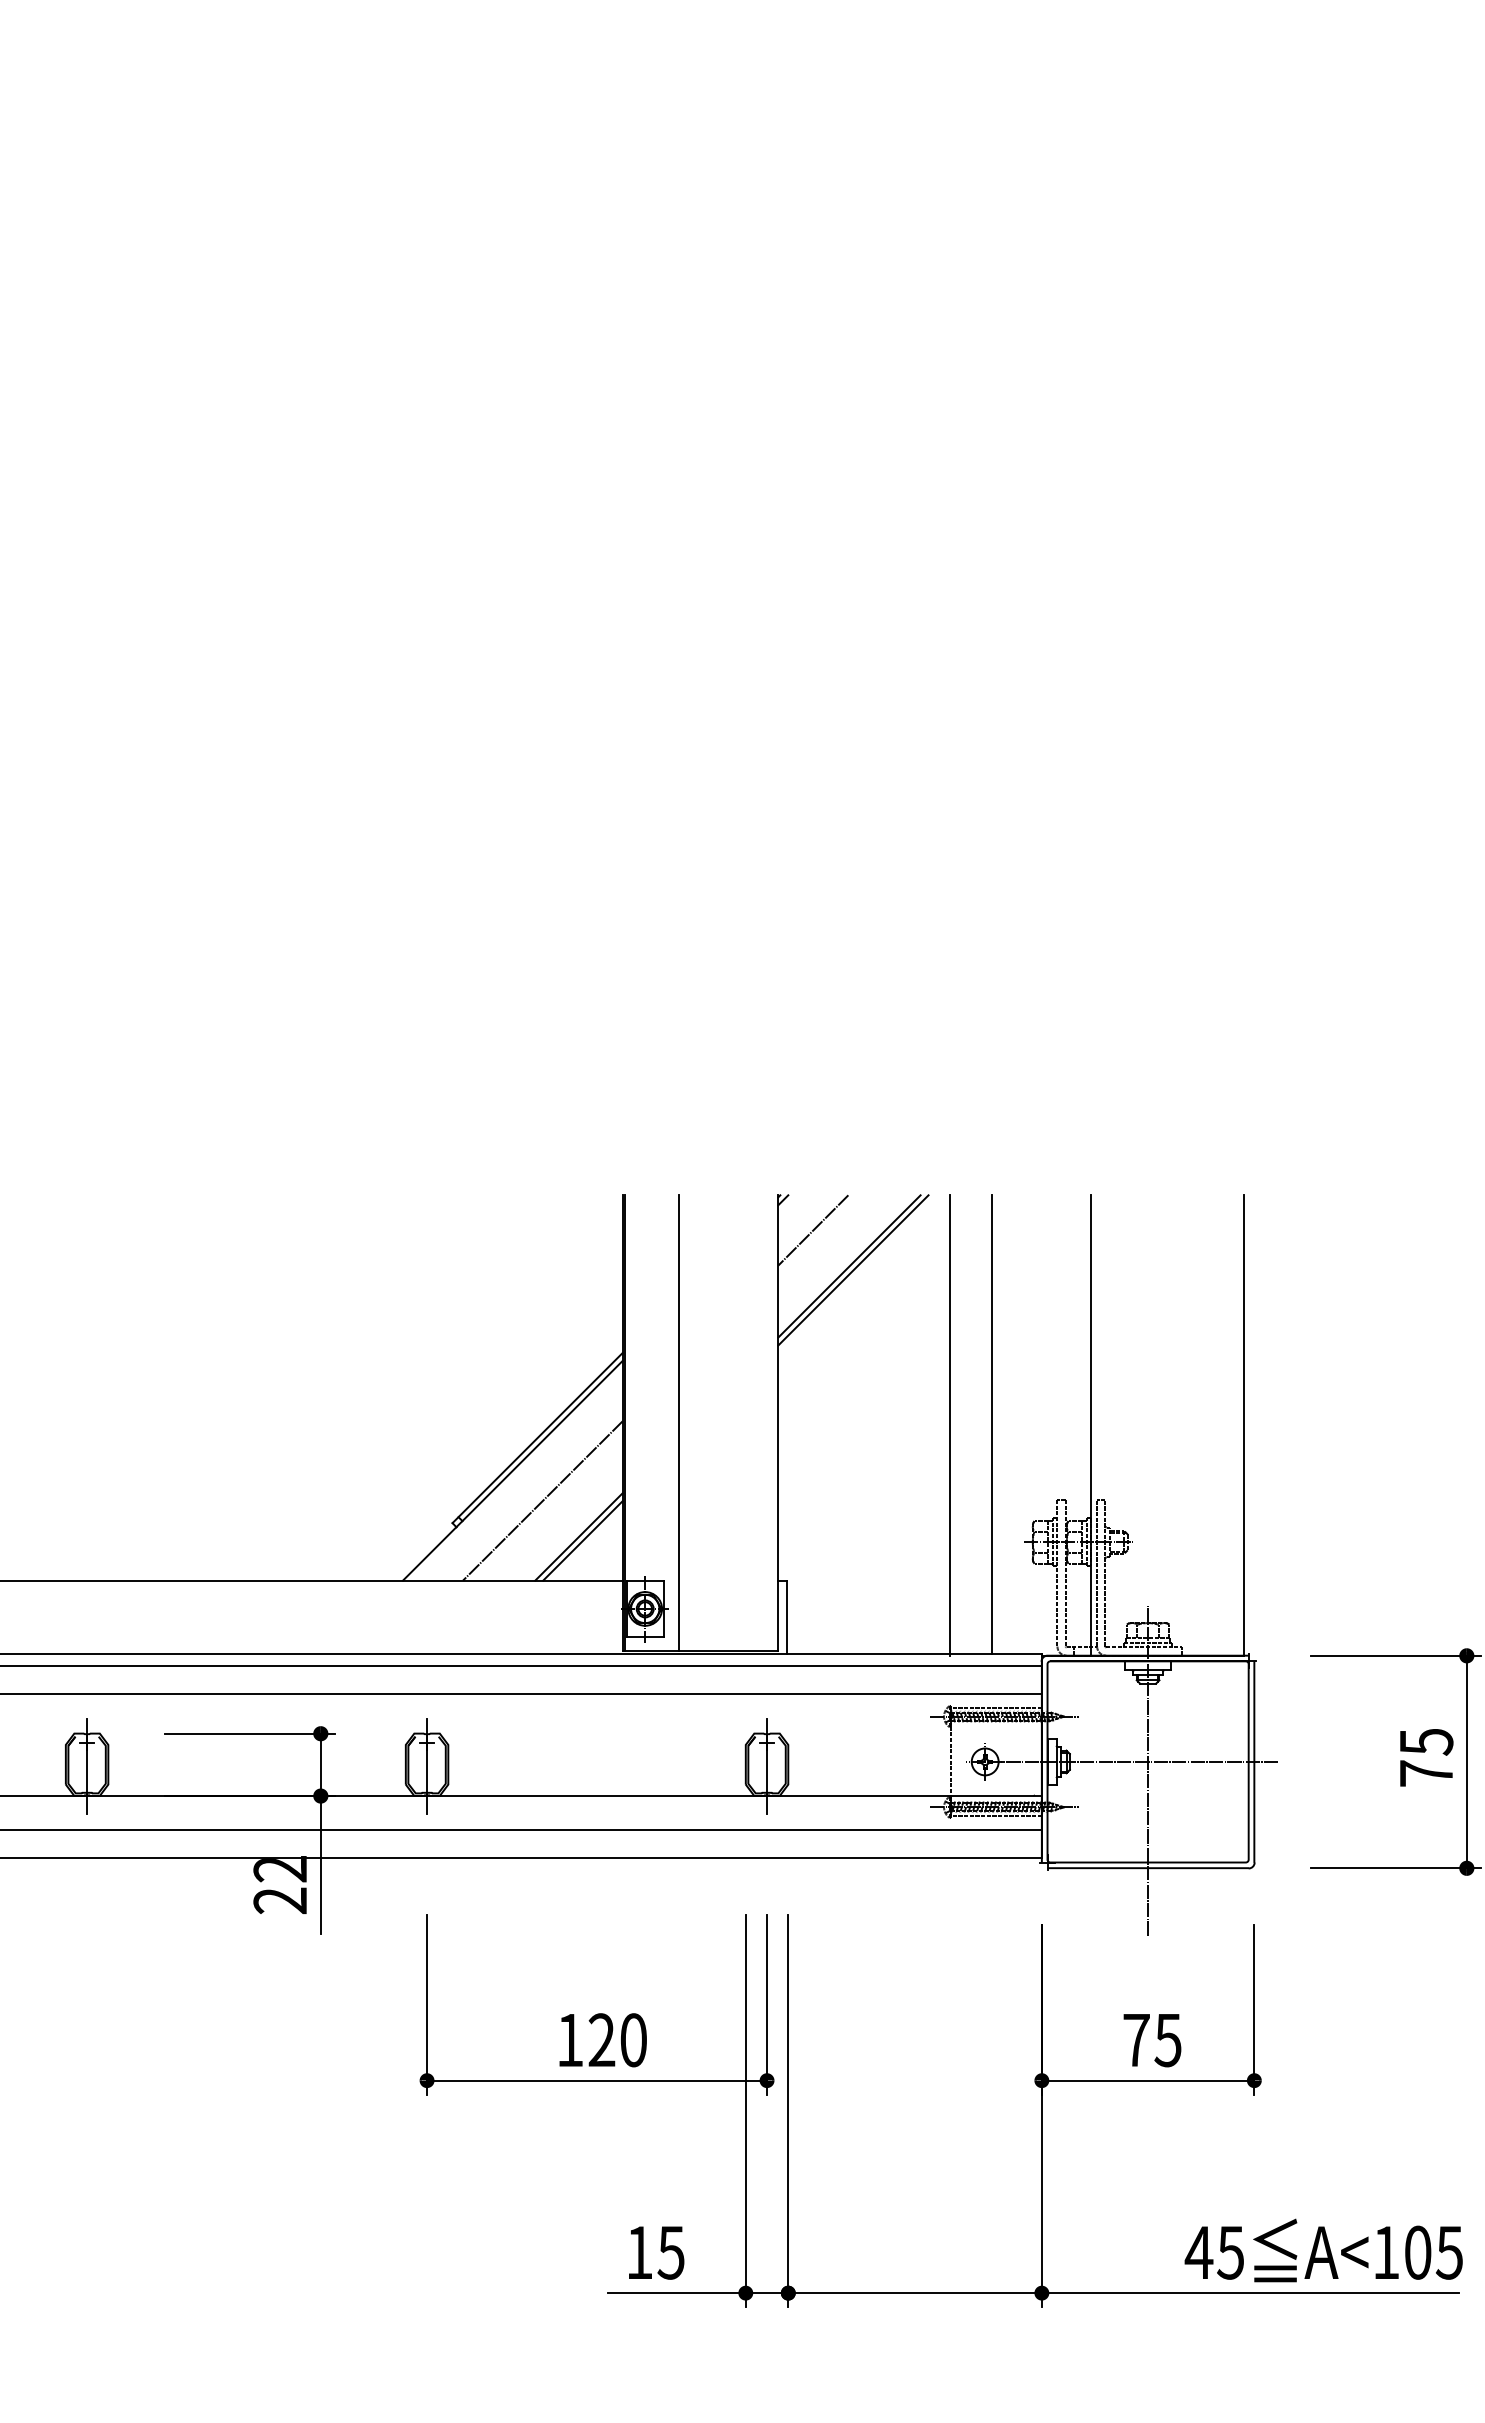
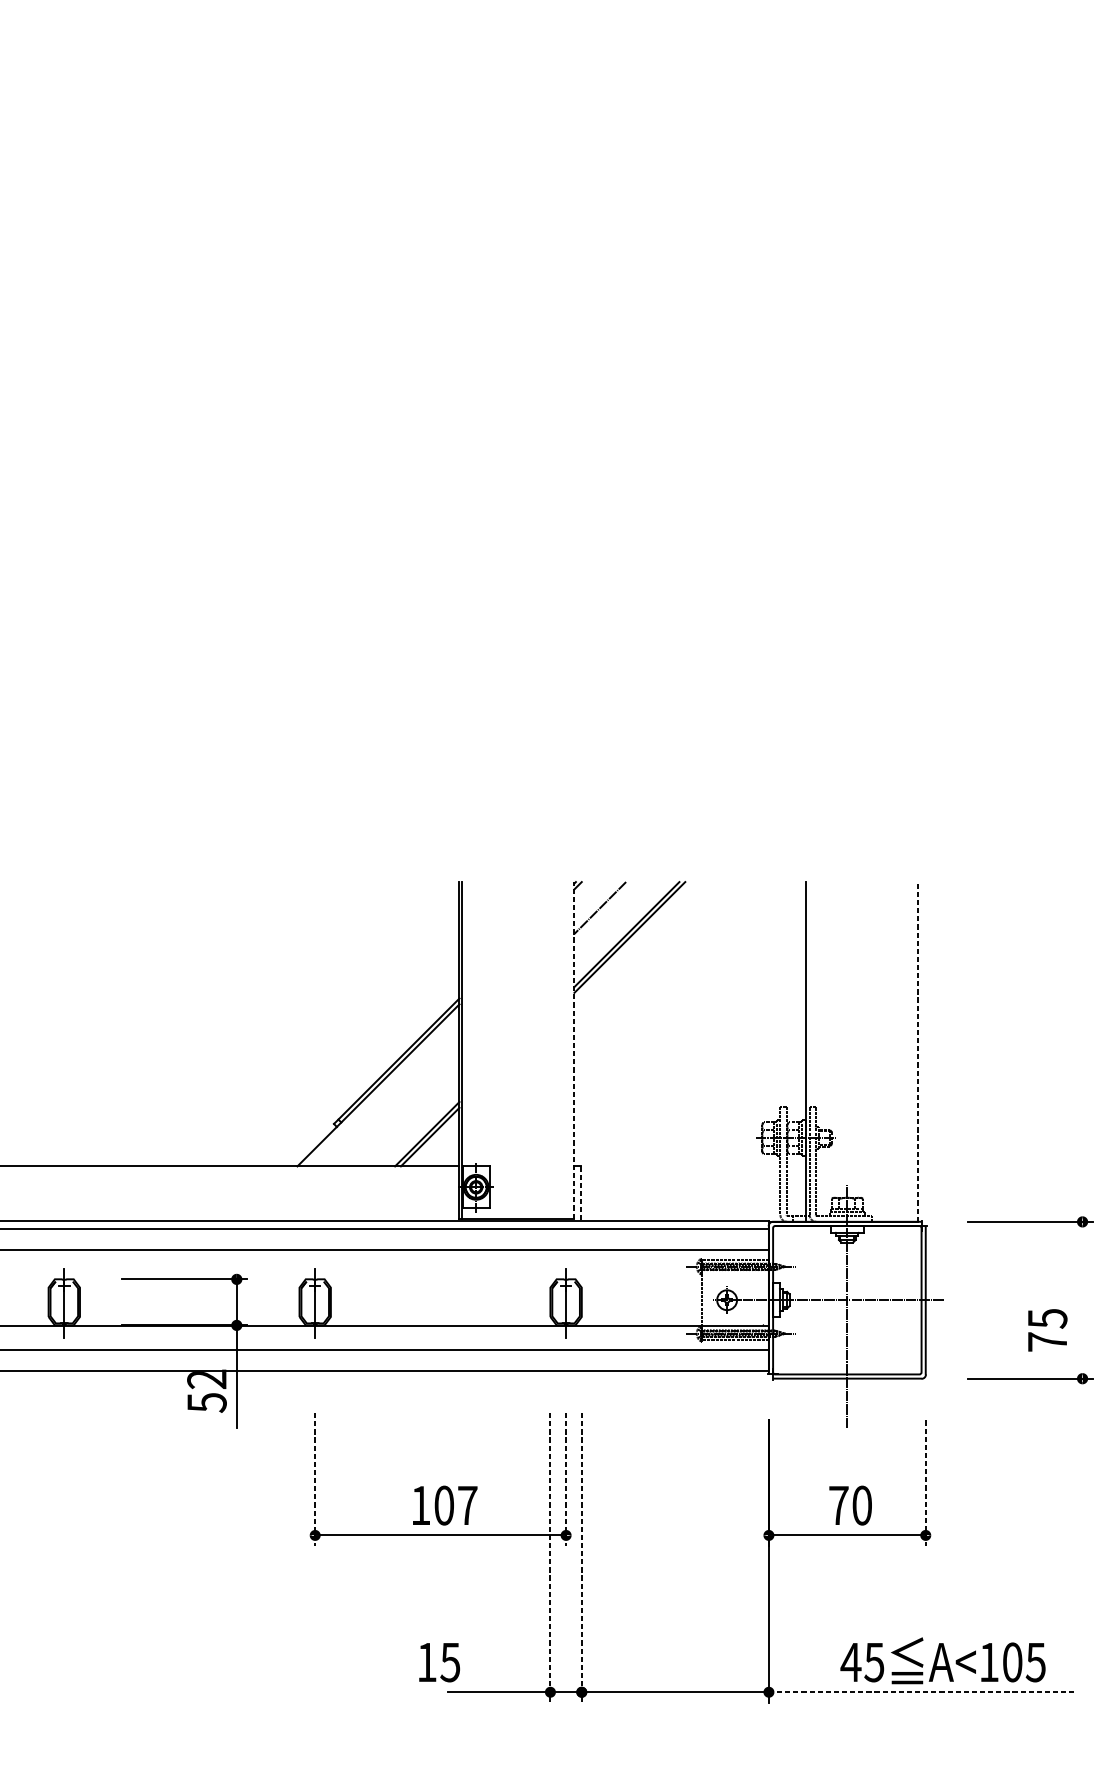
line: (778, 1422) -> (574, 1049), solid -> dashed
line: (679, 1423) -> (501, 1050), removed
line: (992, 1424) -> (732, 1051), removed
line: (949, 1425) -> (700, 1051), removed
line: (1244, 1425) -> (918, 1051), solid -> dashed
line: (542, 1500) -> (400, 1107), removed
line: (786, 1617) -> (580, 1193), solid -> dashed
text: (1426, 1757) -> (1047, 1330), moved
line: (1466, 1761) -> (1082, 1299), removed
text: (280, 1900) -> (207, 1402), 22 -> 52
line: (427, 2004) -> (315, 1479), solid -> dashed
line: (767, 2004) -> (566, 1479), solid -> dashed
line: (1254, 2009) -> (925, 1482), solid -> dashed
text: (617, 2040) -> (455, 1505), 120 -> 107
text: (1167, 2040) -> (861, 1505), 75 -> 70
line: (745, 2111) -> (550, 1558), solid -> dashed
line: (788, 2111) -> (581, 1558), solid -> dashed
text: (1323, 2250) -> (942, 1660), moved
text: (656, 2252) -> (439, 1662), moved
line: (1250, 2293) -> (922, 1692), solid -> dashed

